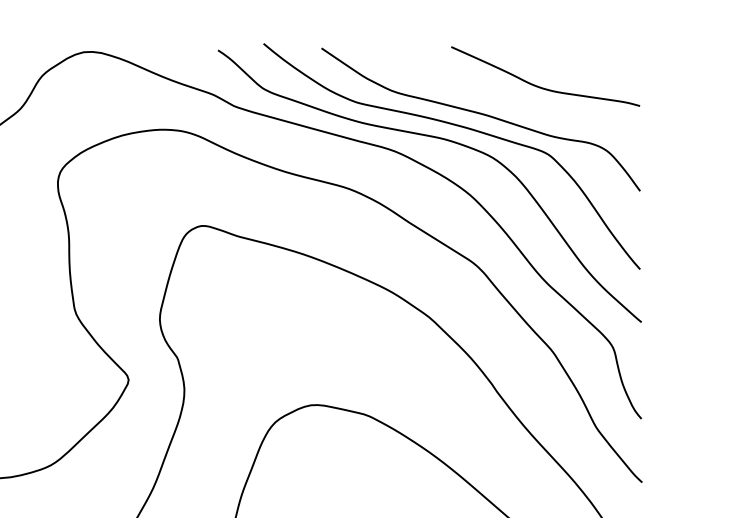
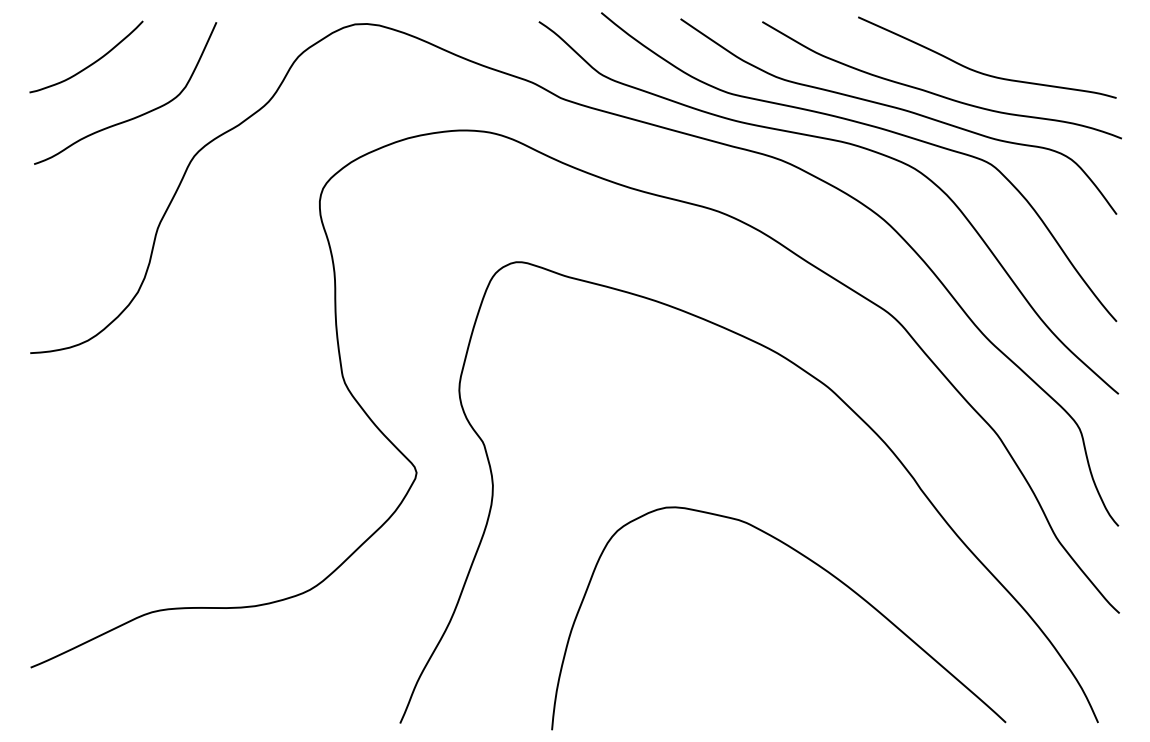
curve: (508, 102) -> (936, 93), added

